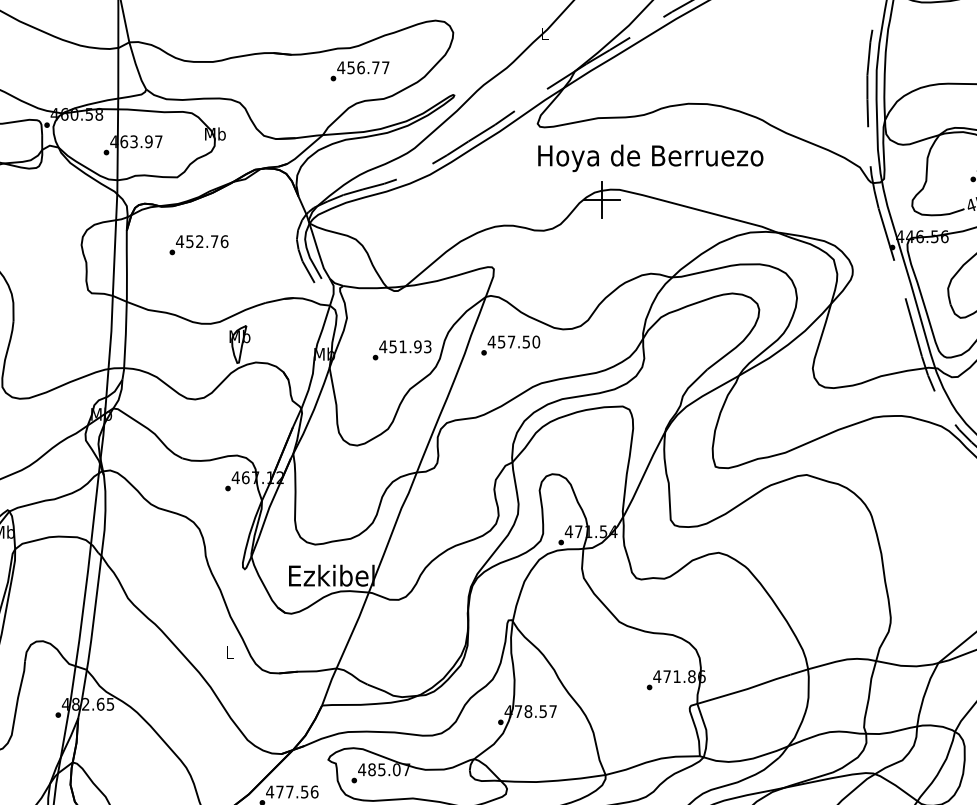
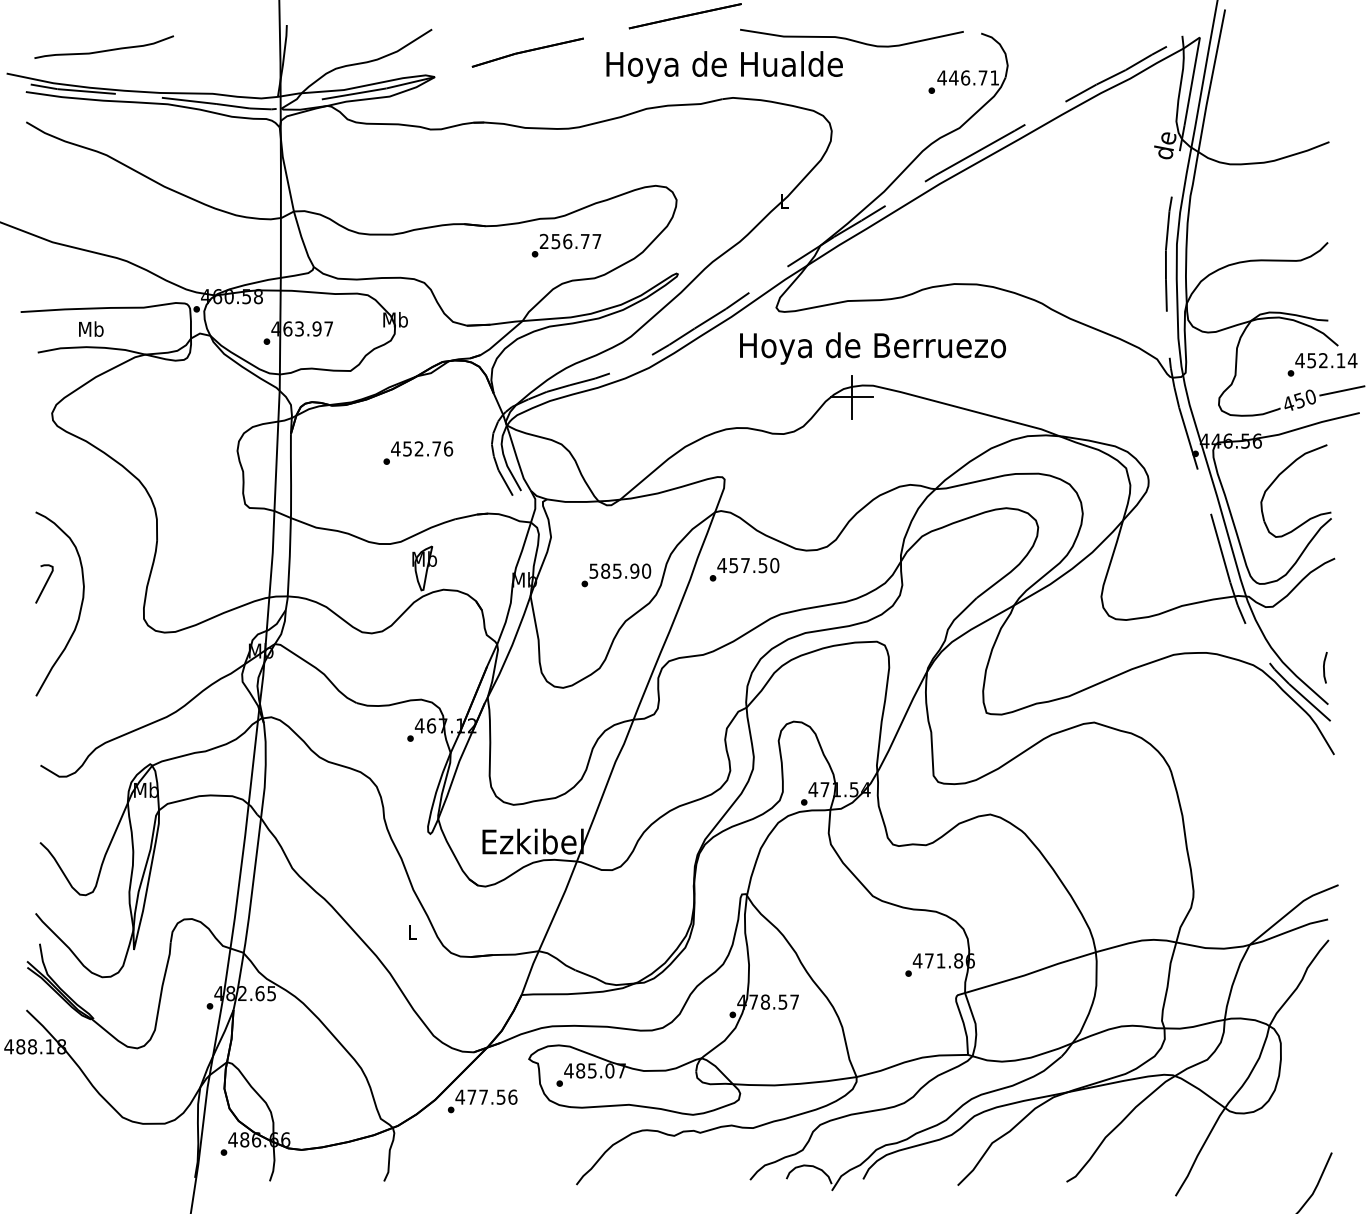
text: (341, 66) -> (544, 240), 456.77 -> 256.77
text: (650, 158) -> (872, 348), moved
text: (199, 244) -> (418, 452), moved
text: (405, 346) -> (620, 570), 451.93 -> 585.90

